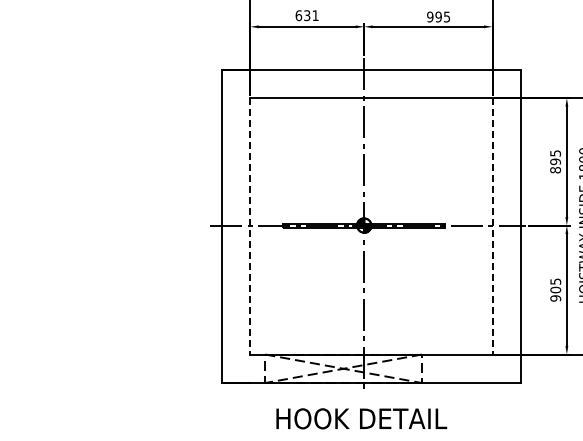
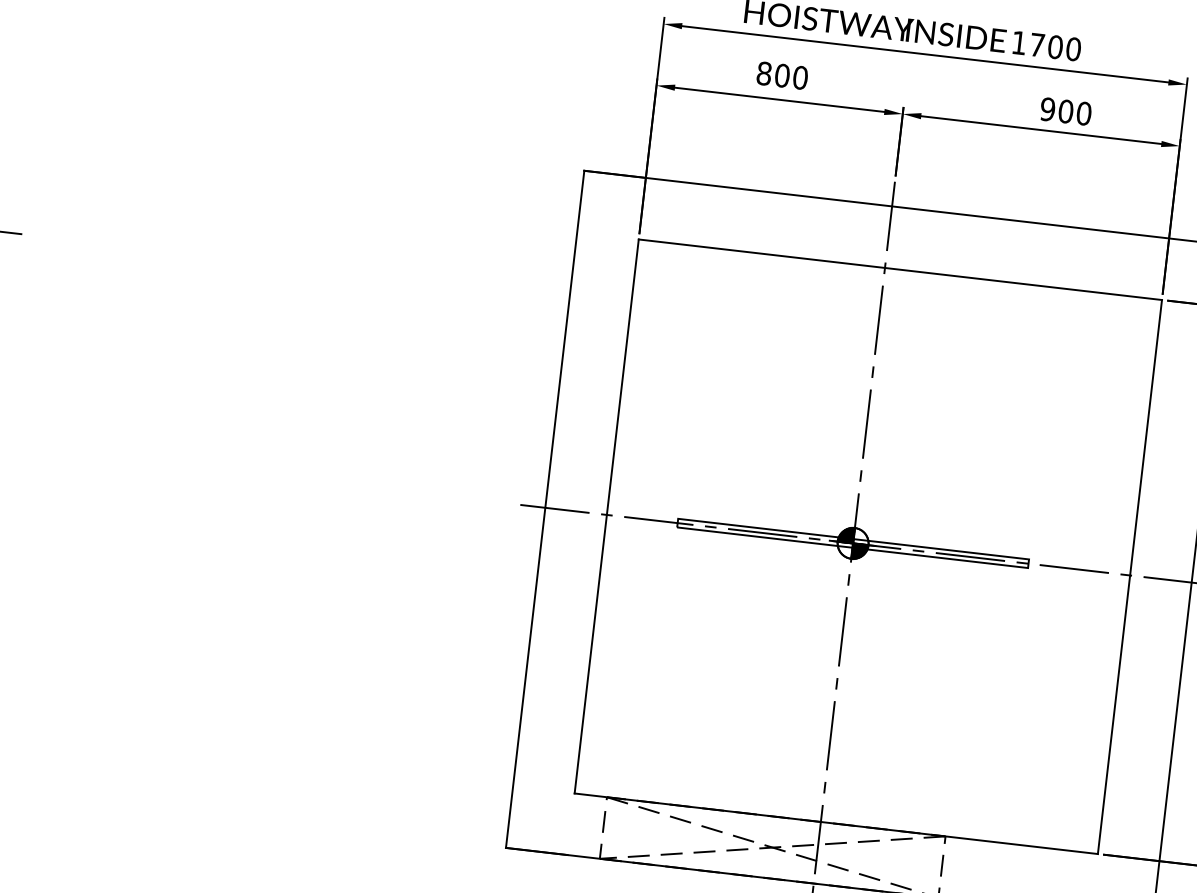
text: (306, 15) -> (780, 75), 631 -> 800
text: (442, 16) -> (1074, 111), 995 -> 900
line: (250, 226) -> (607, 516), dashed -> solid
line: (492, 226) -> (1129, 577), dashed -> solid

